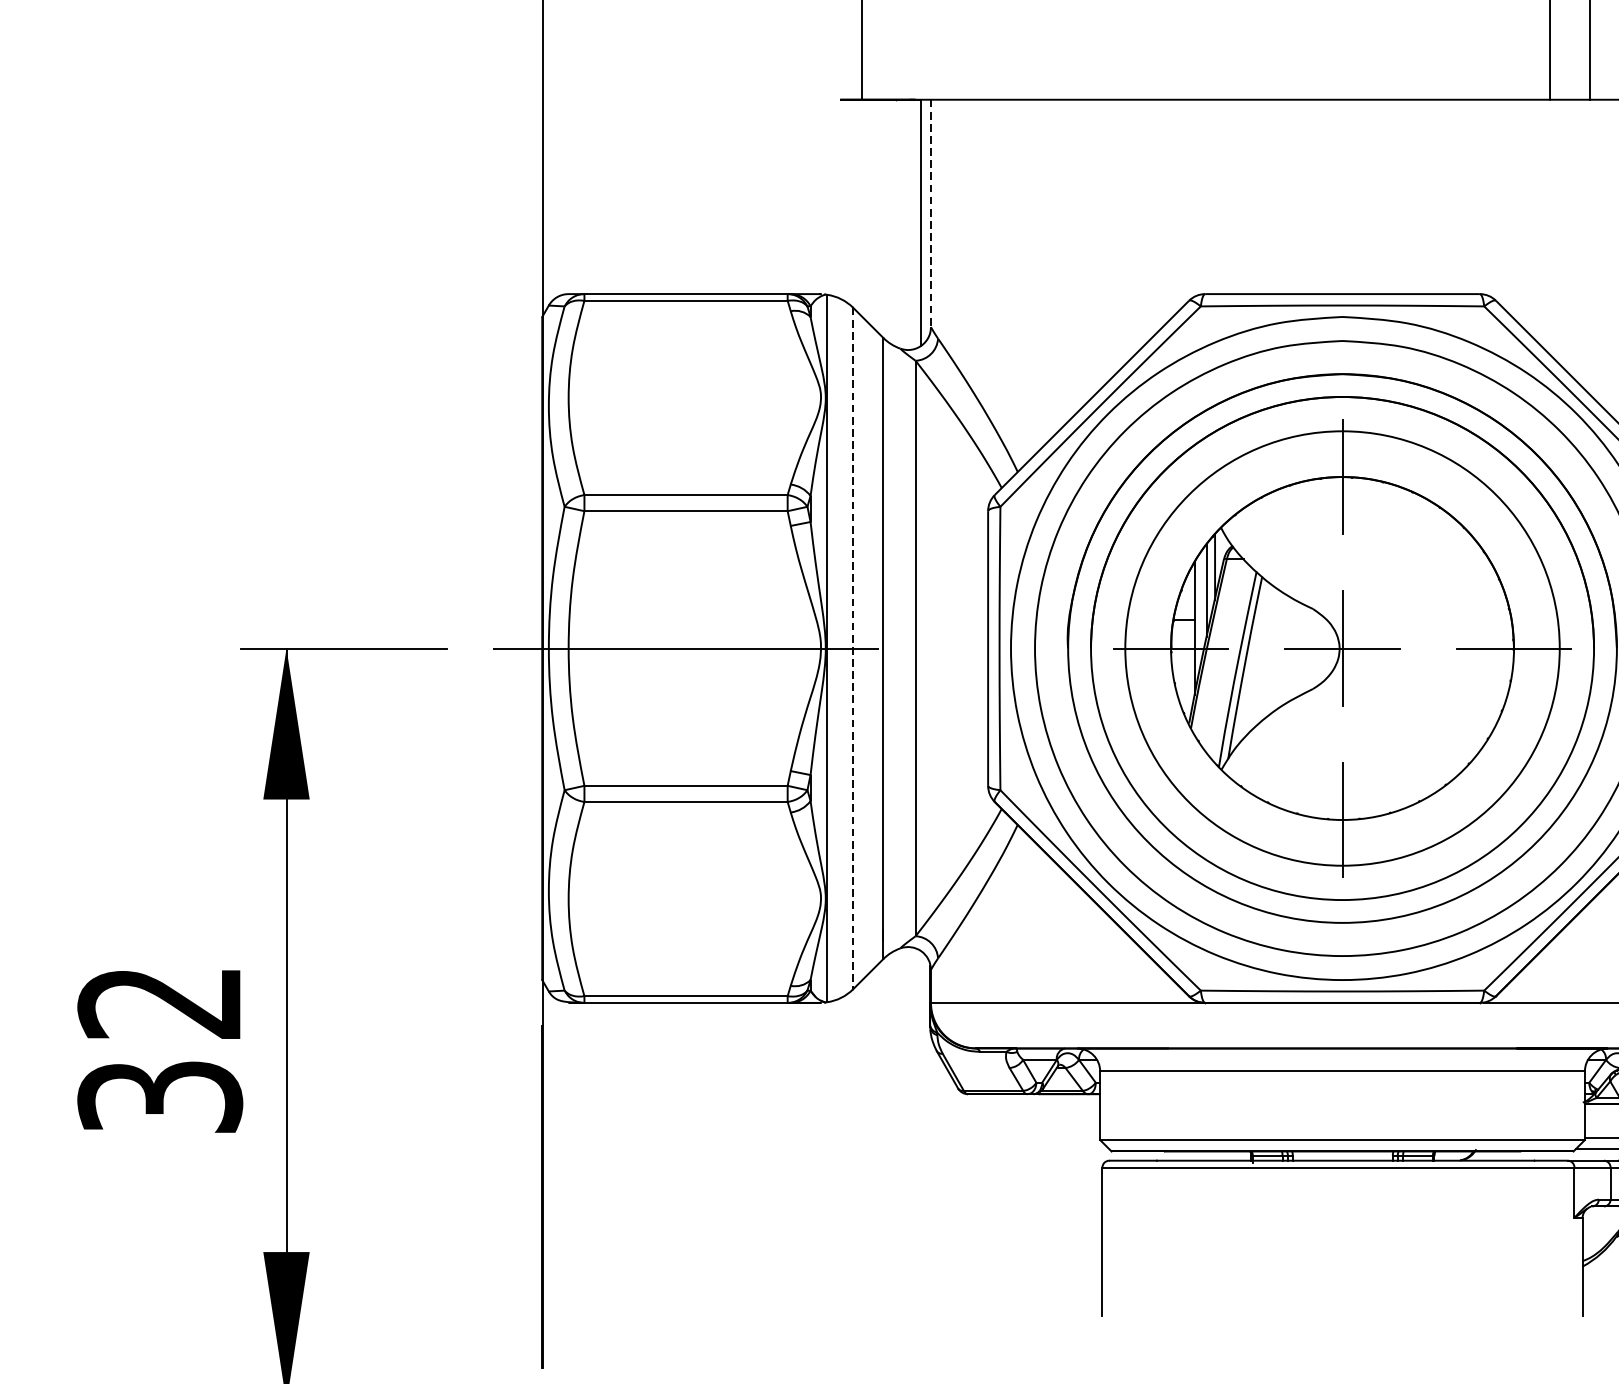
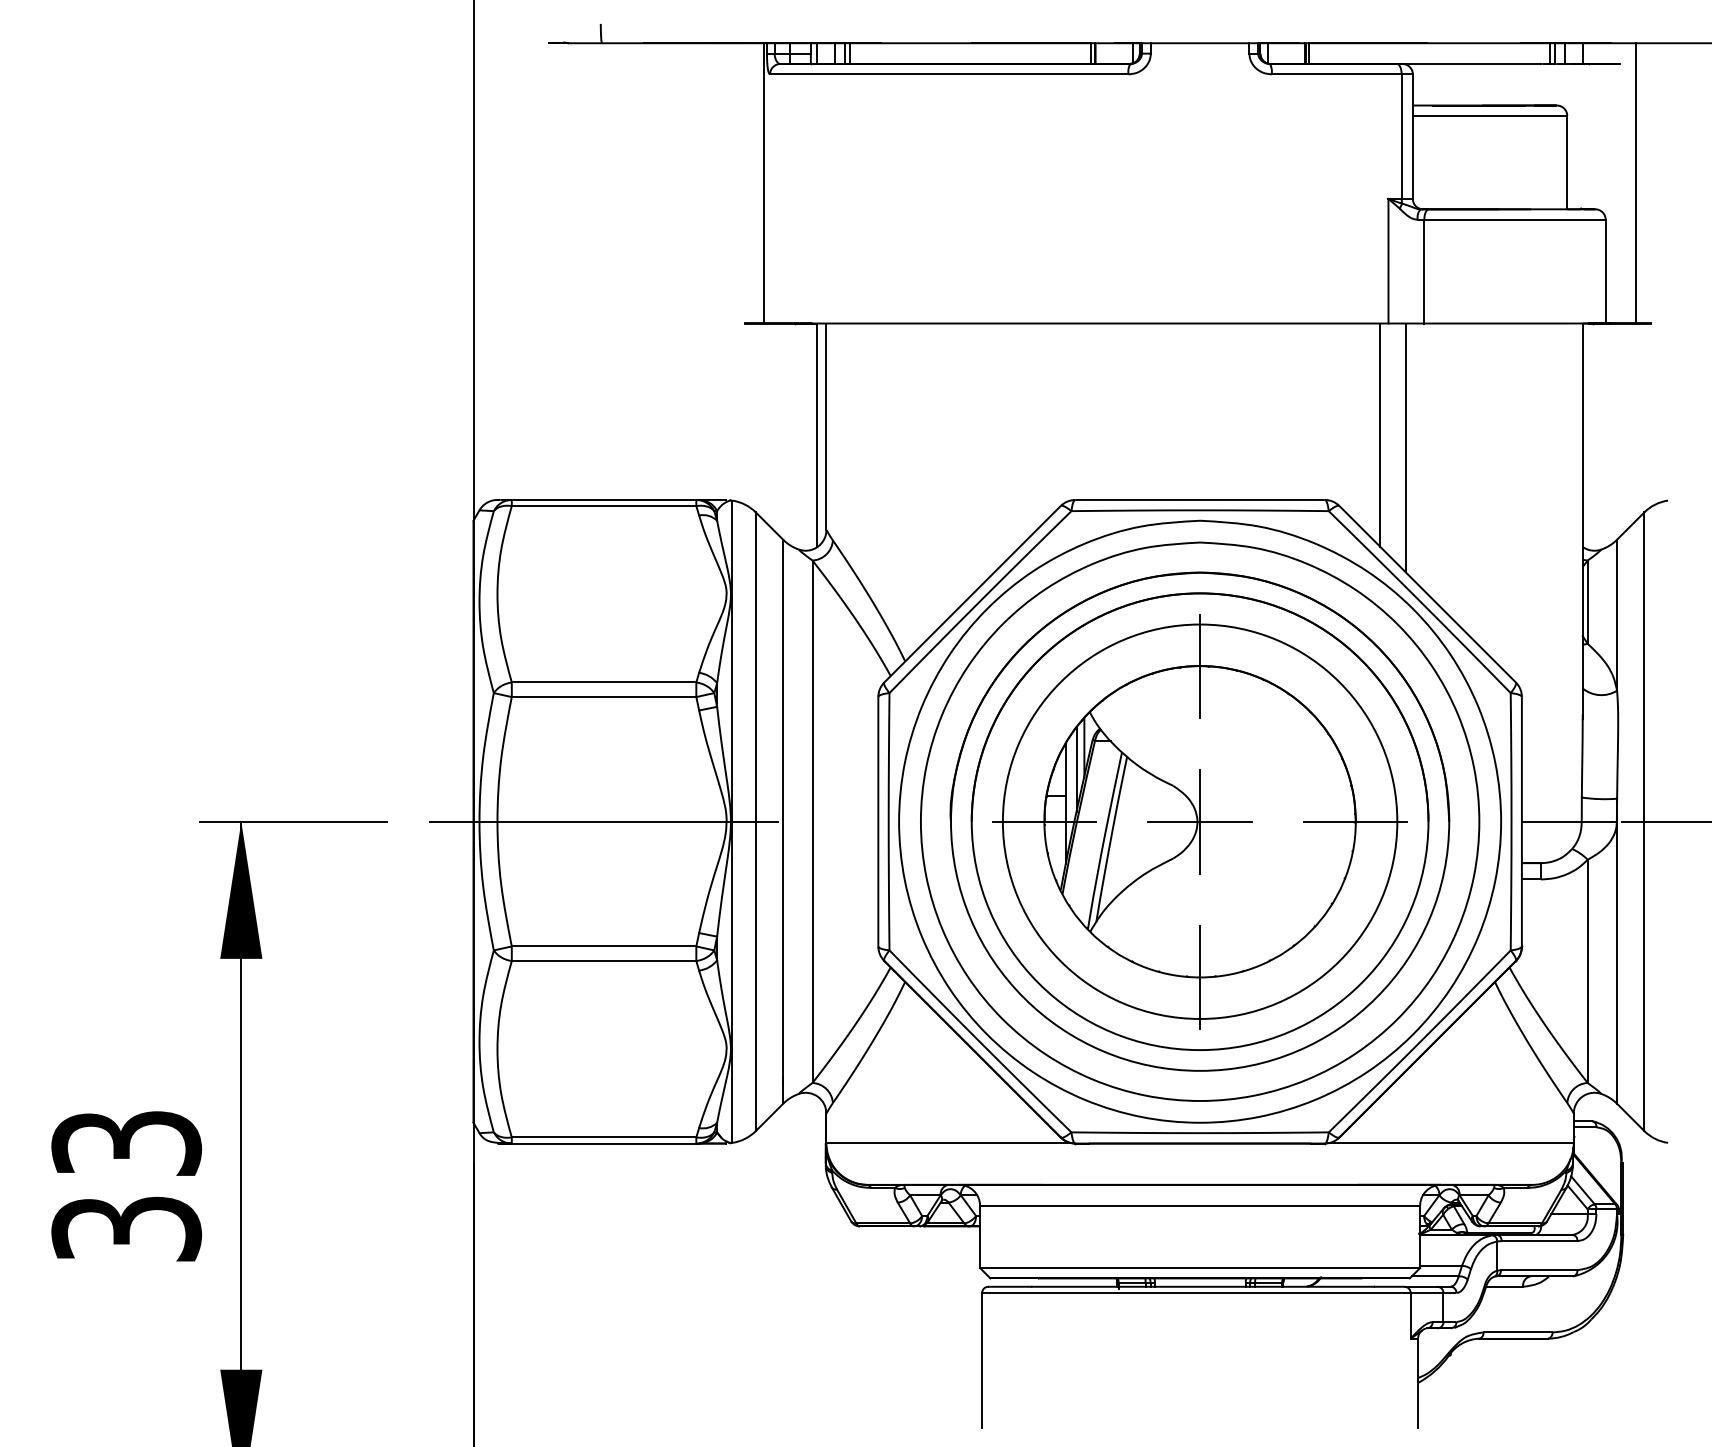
line: (931, 214) -> (826, 427), dashed -> solid
line: (1541, 221) -> (1380, 434), added
line: (1568, 236) -> (1405, 447), added
line: (852, 649) -> (755, 822), dashed -> solid
text: (160, 1002) -> (126, 1143), 32 -> 33

